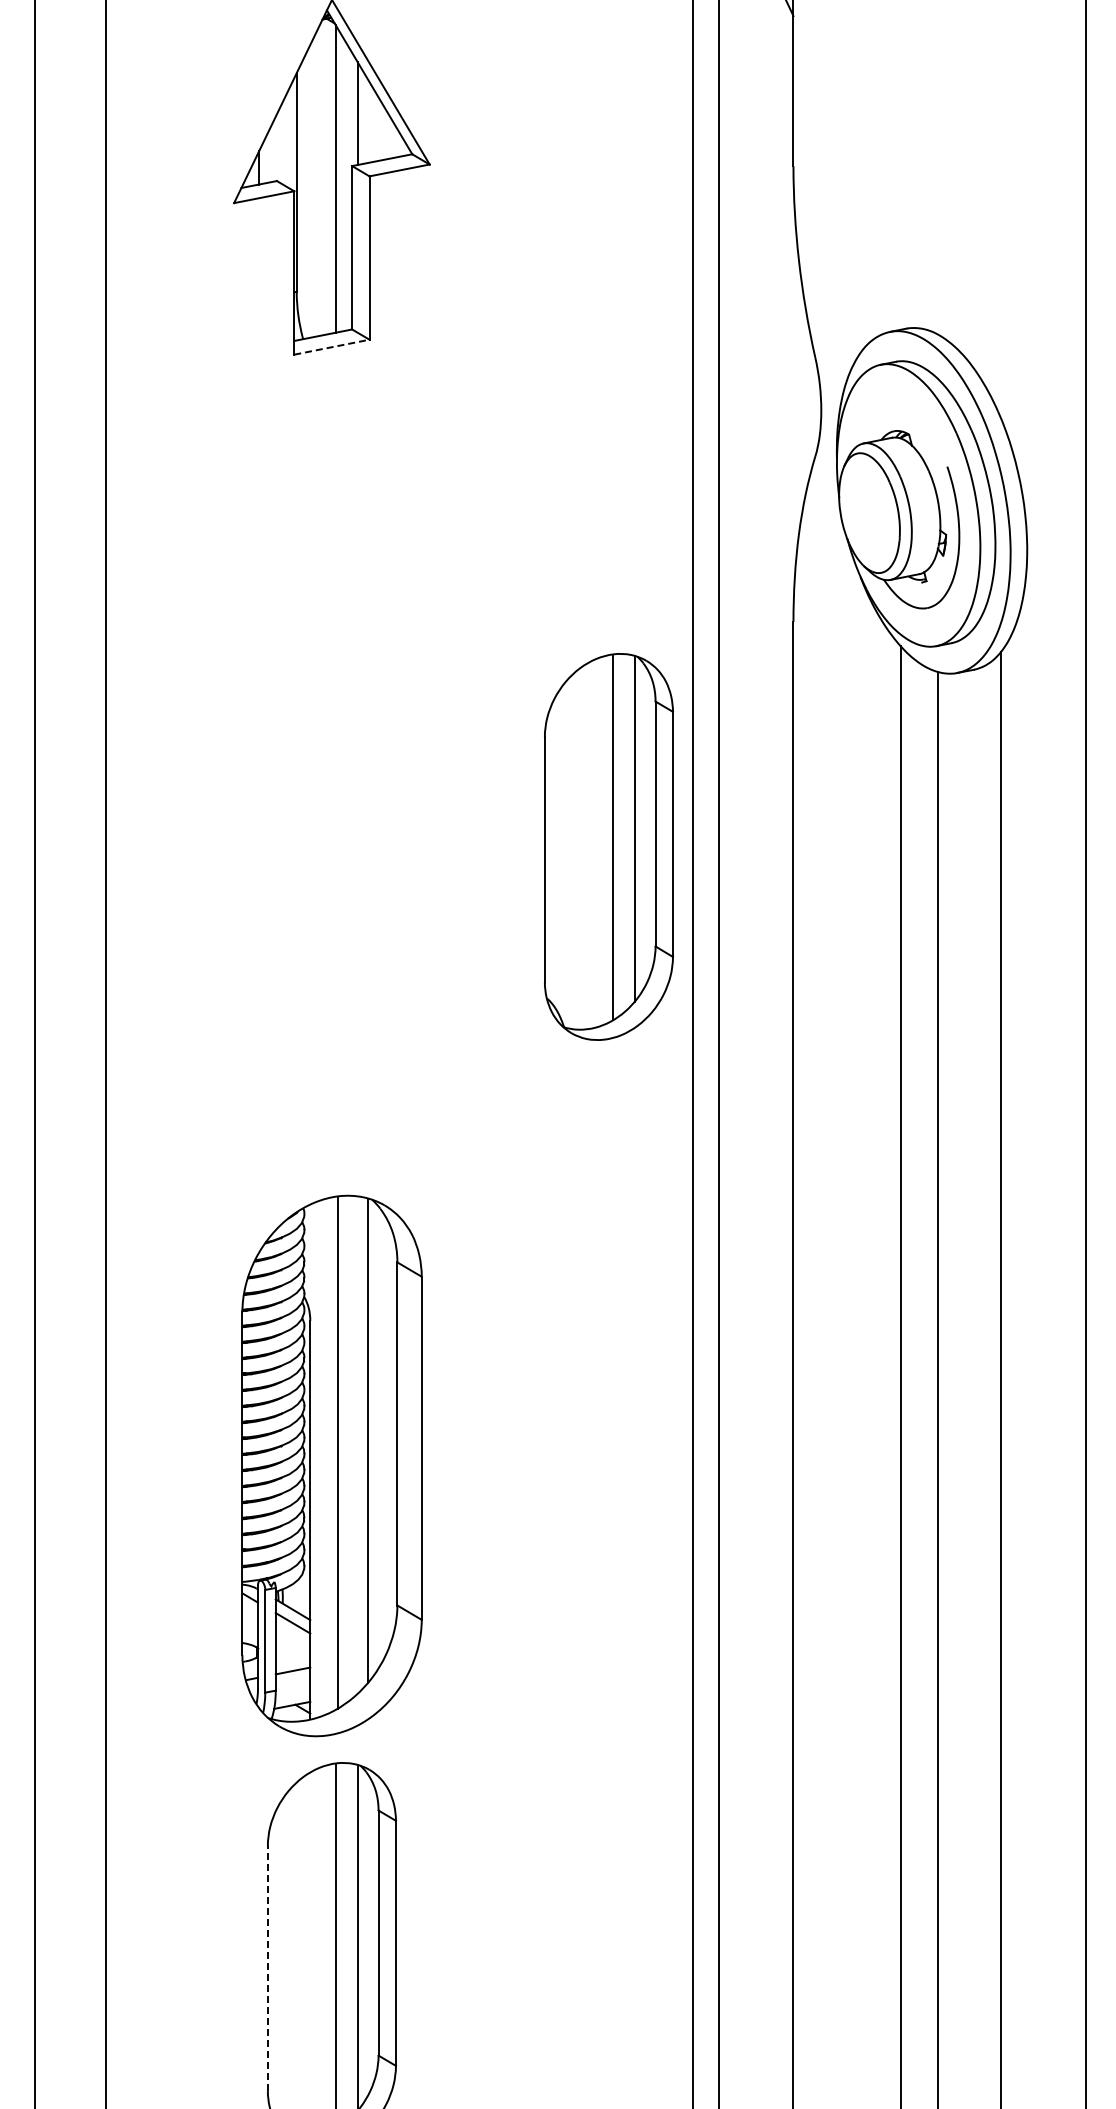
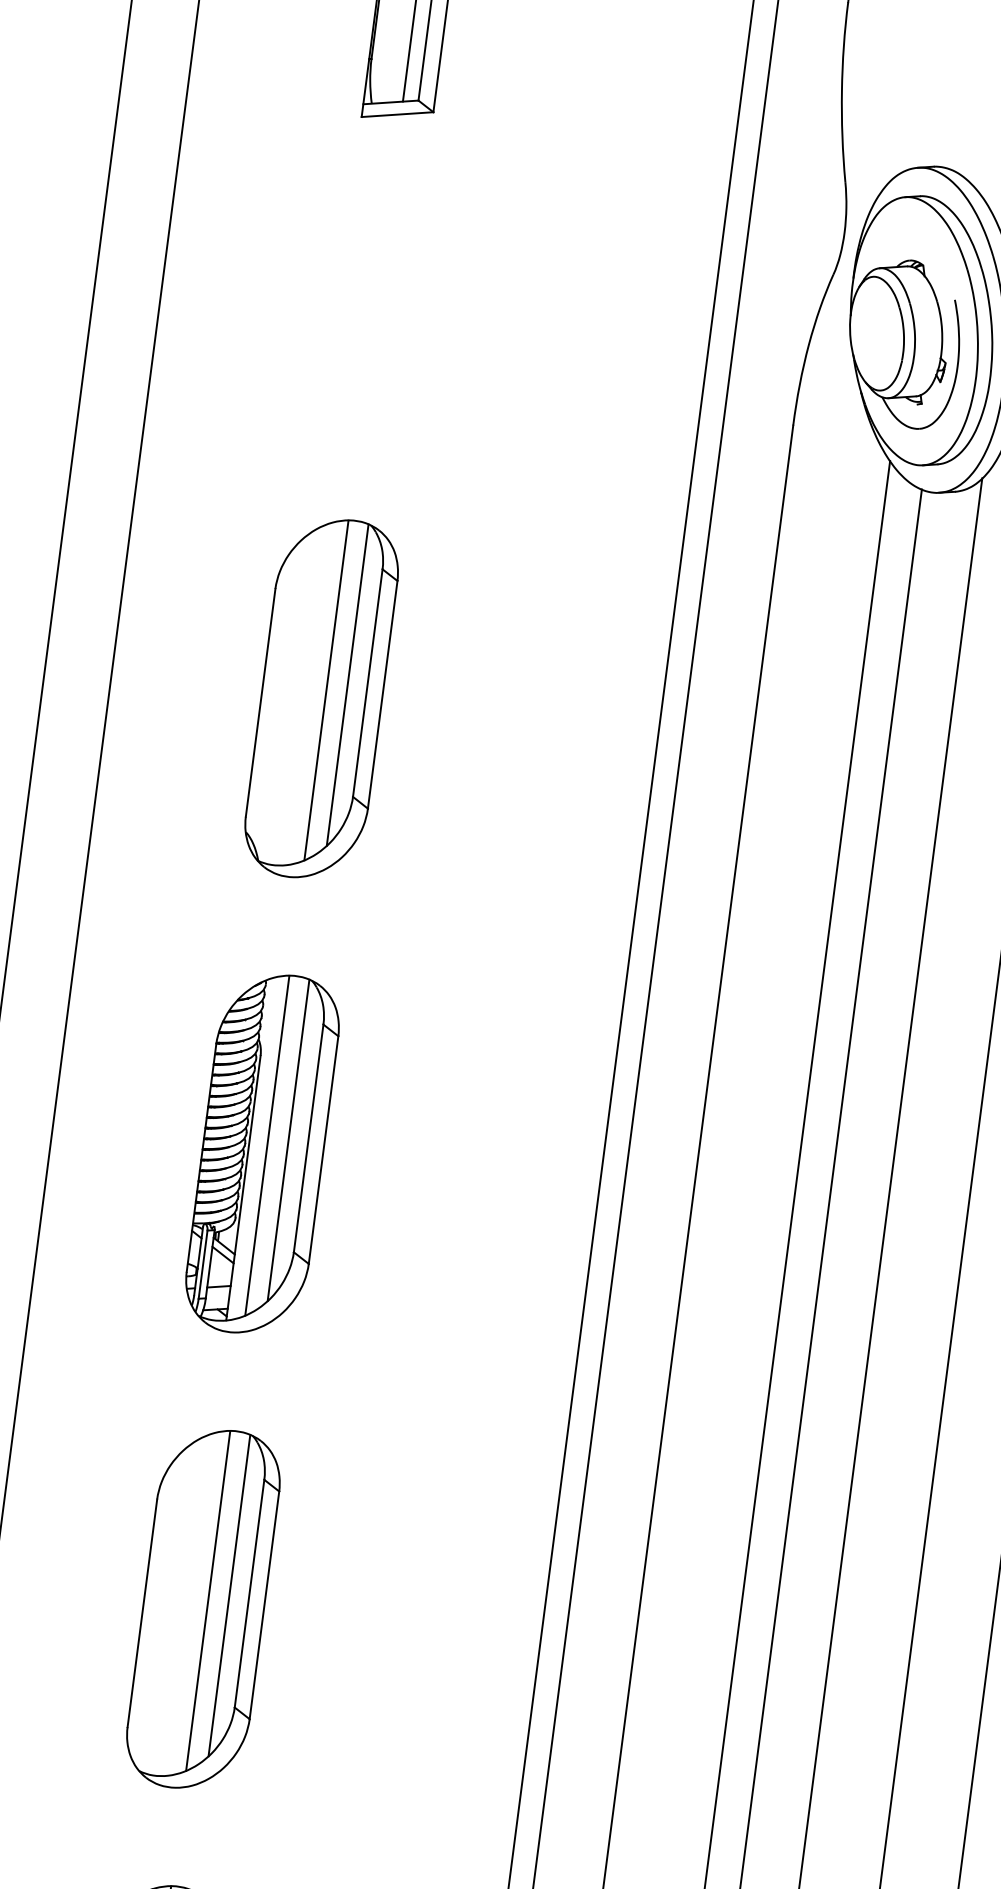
line: (332, 347) -> (398, 114), dashed -> solid
part: (608, 846) -> (321, 698), moved
part: (331, 1465) -> (262, 1153), size x0.71
line: (267, 1968) -> (142, 1613), dashed -> solid

